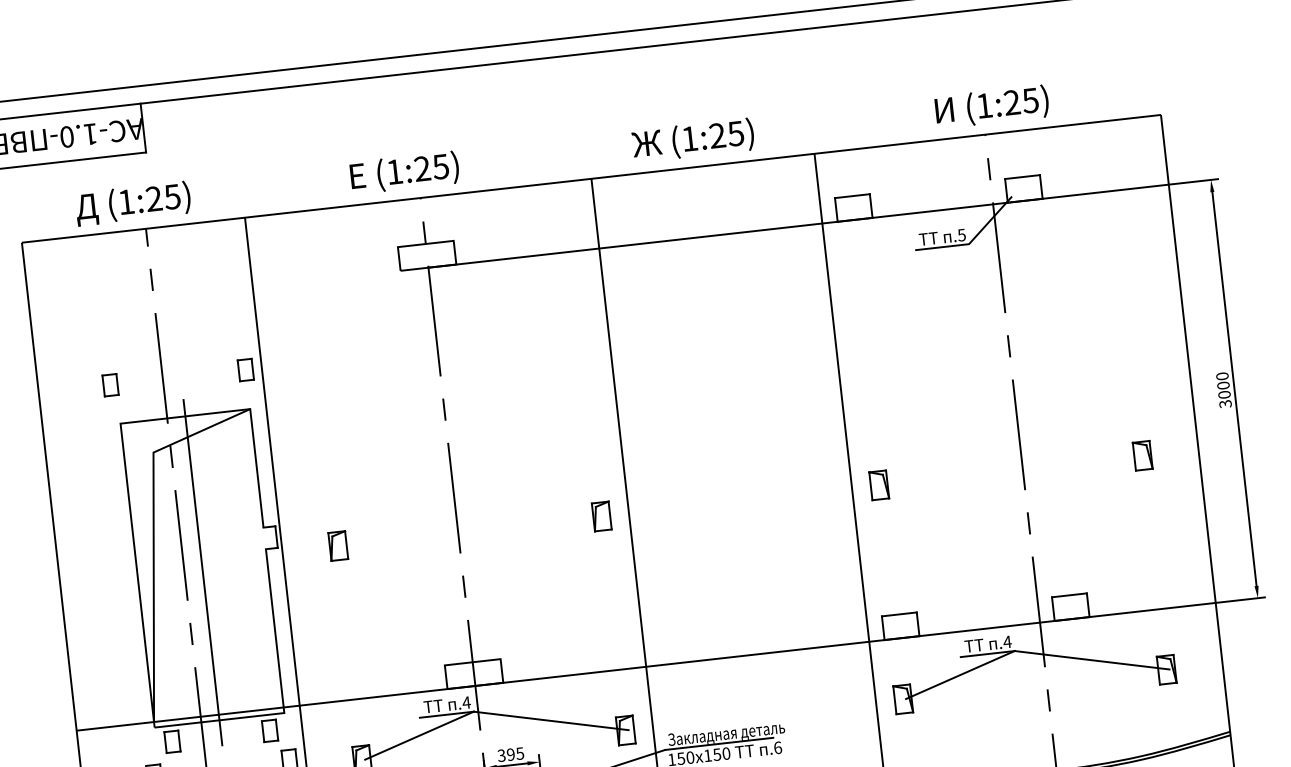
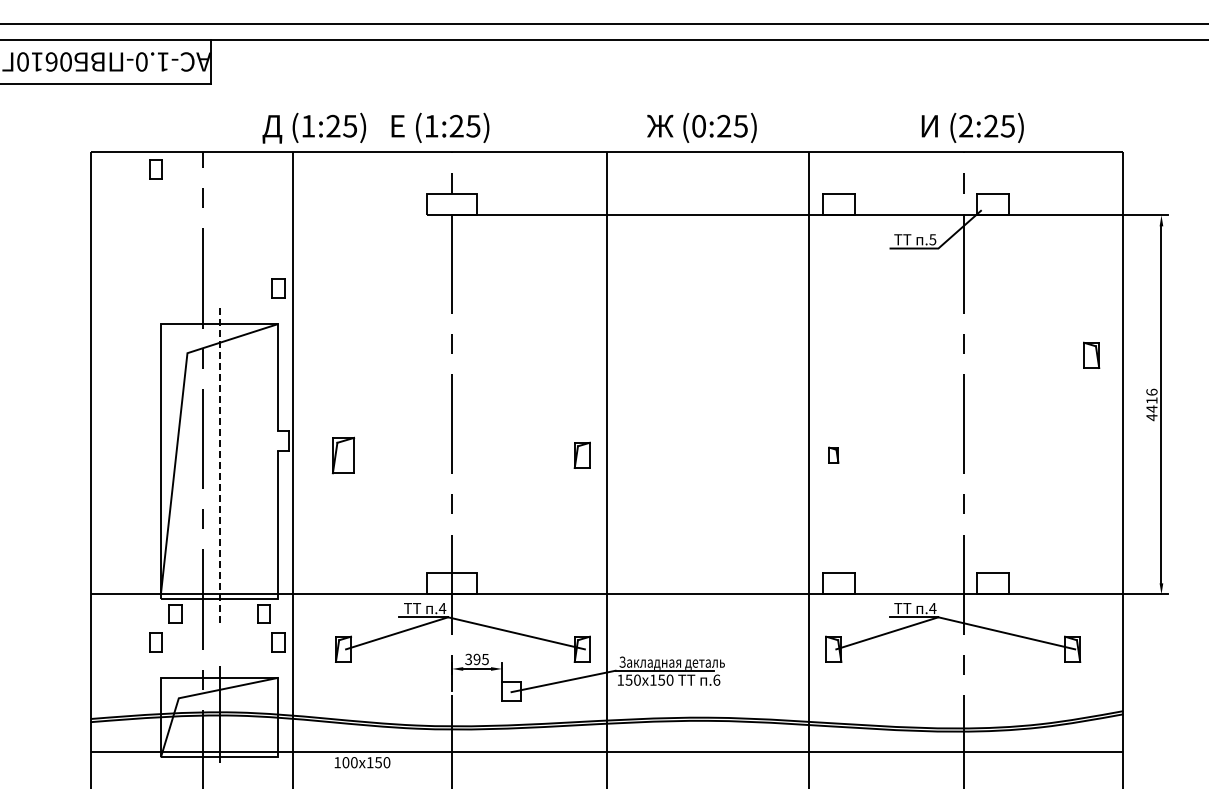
text: (984, 104) -> (966, 125), (1:25) -> (2:25)
text: (689, 138) -> (698, 125), (1:25) -> (0:25)
text: (133, 202) -> (314, 127), moved
part: (110, 385) -> (155, 169), moved
text: (1223, 389) -> (1151, 404), 3000 -> 4416
part: (1142, 454) -> (1091, 354), moved
part: (878, 484) -> (833, 454), size x0.6
part: (338, 545) -> (343, 454), size x1.4
line: (202, 572) -> (219, 465), solid -> dashed

